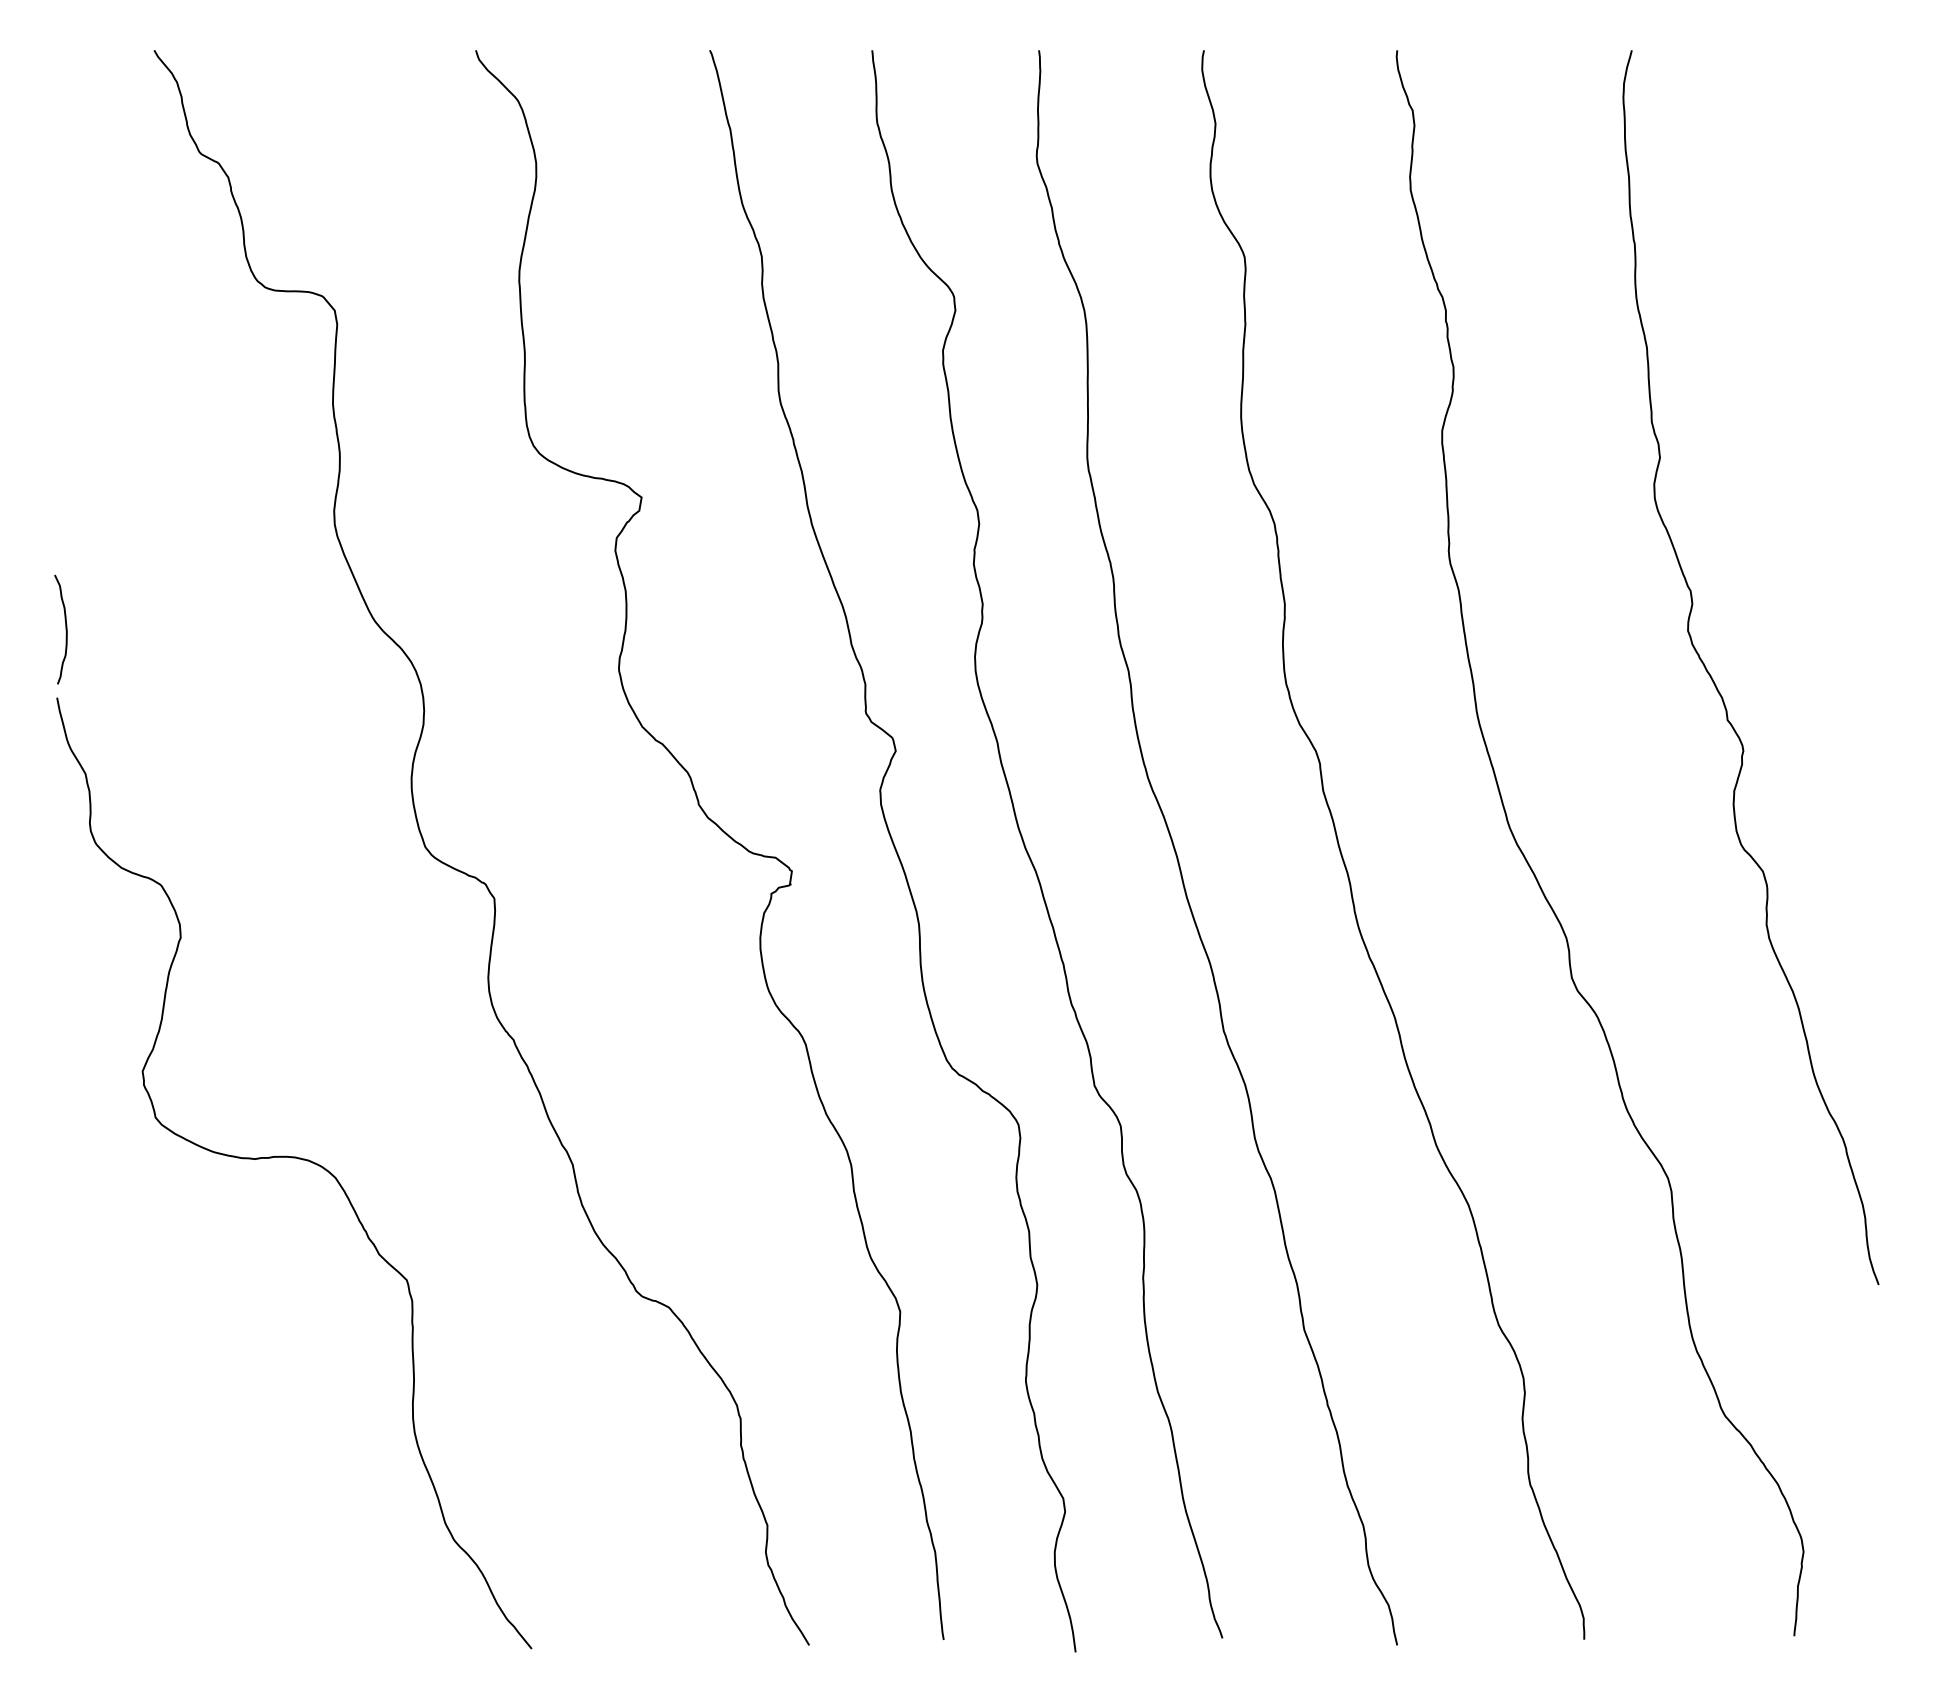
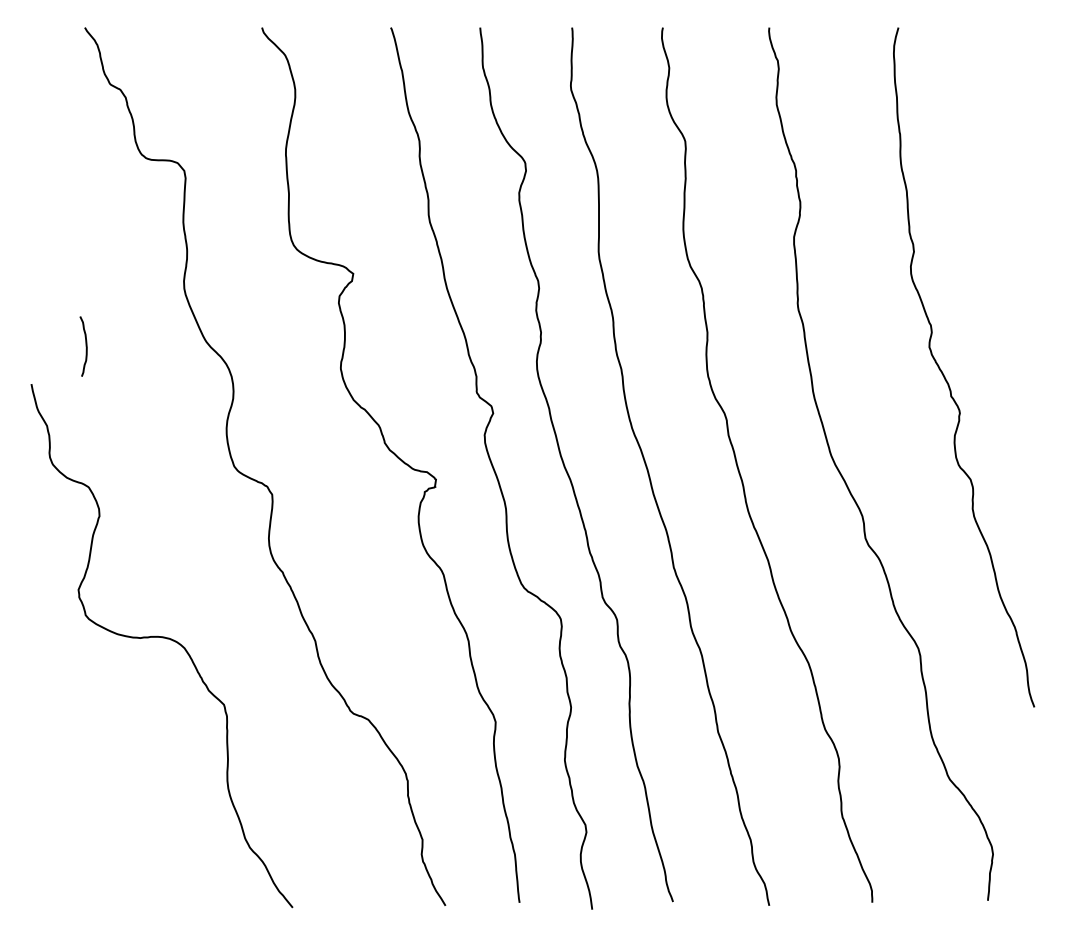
curve: (64, 629) -> (85, 346), moved

